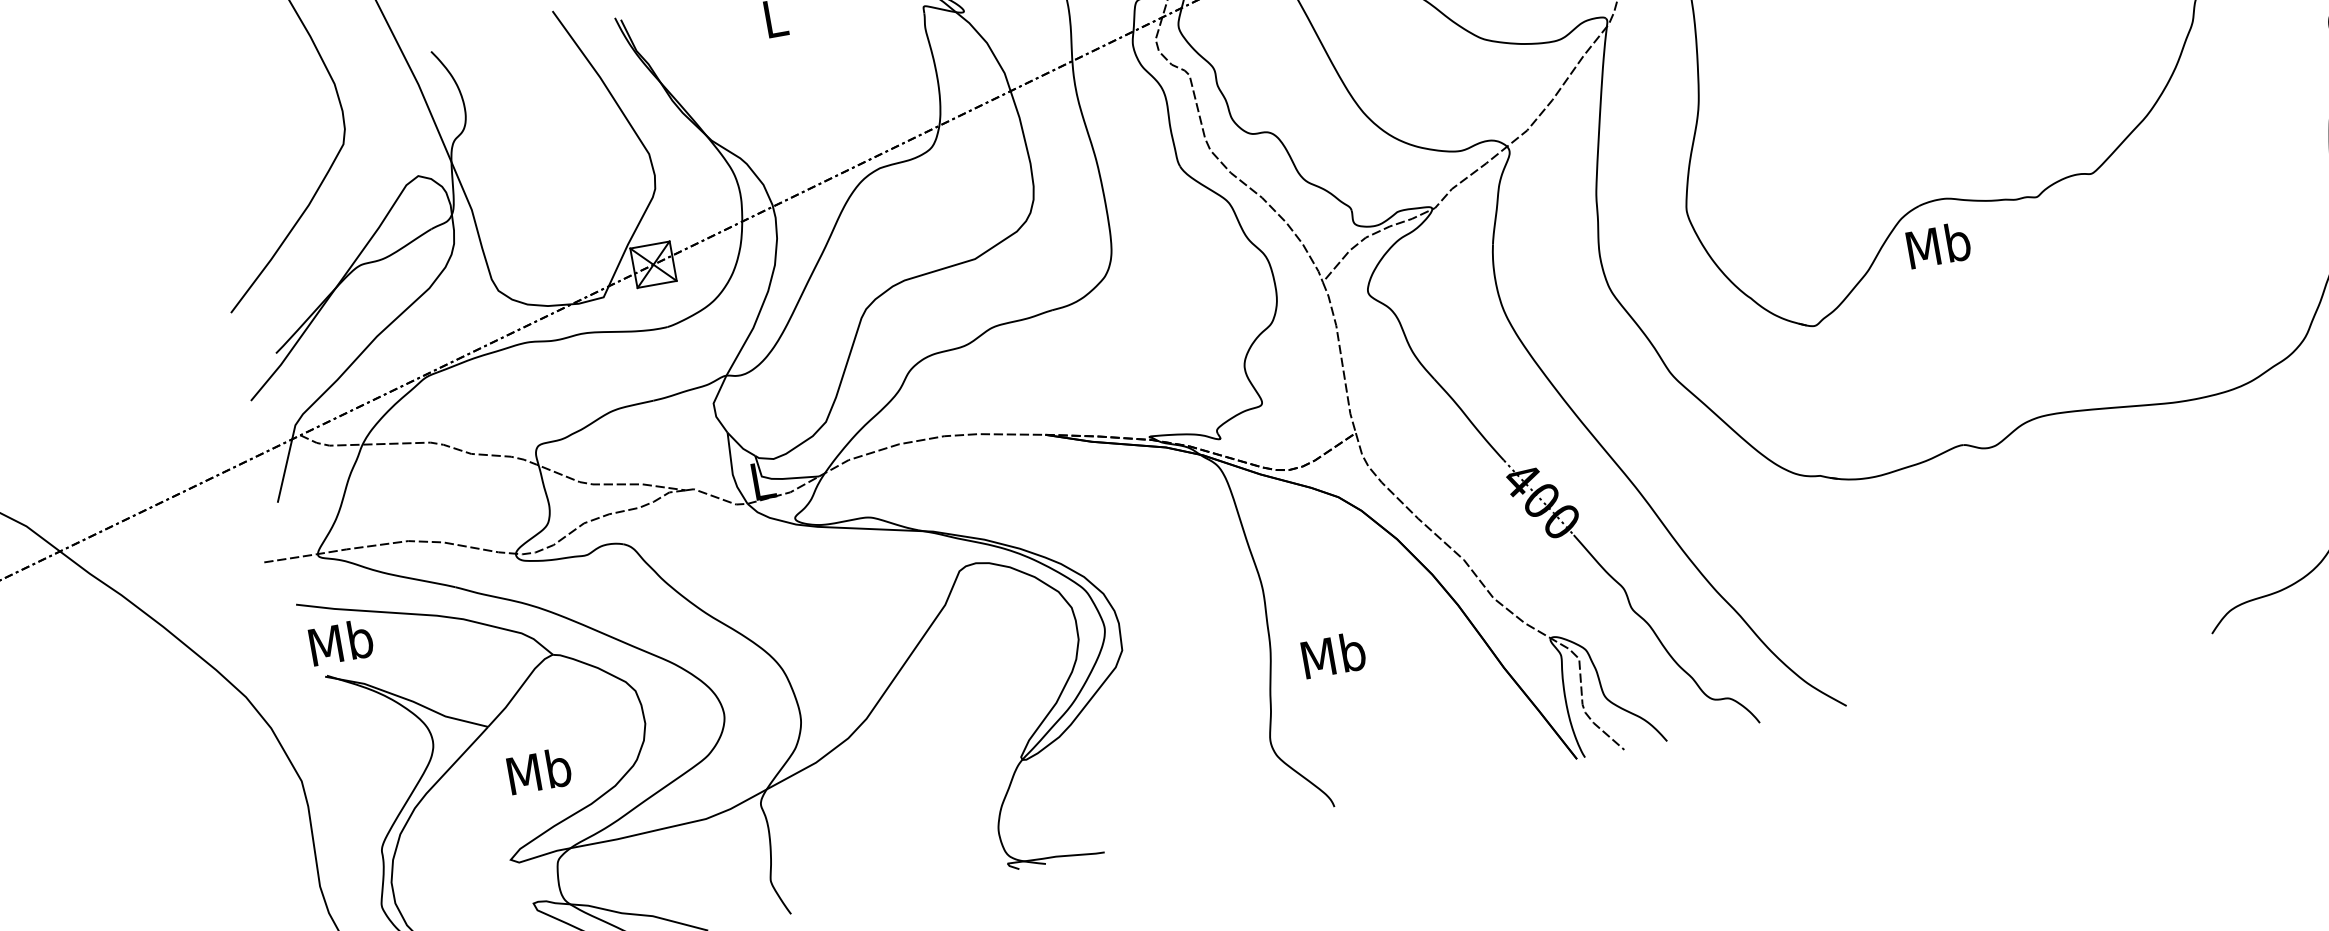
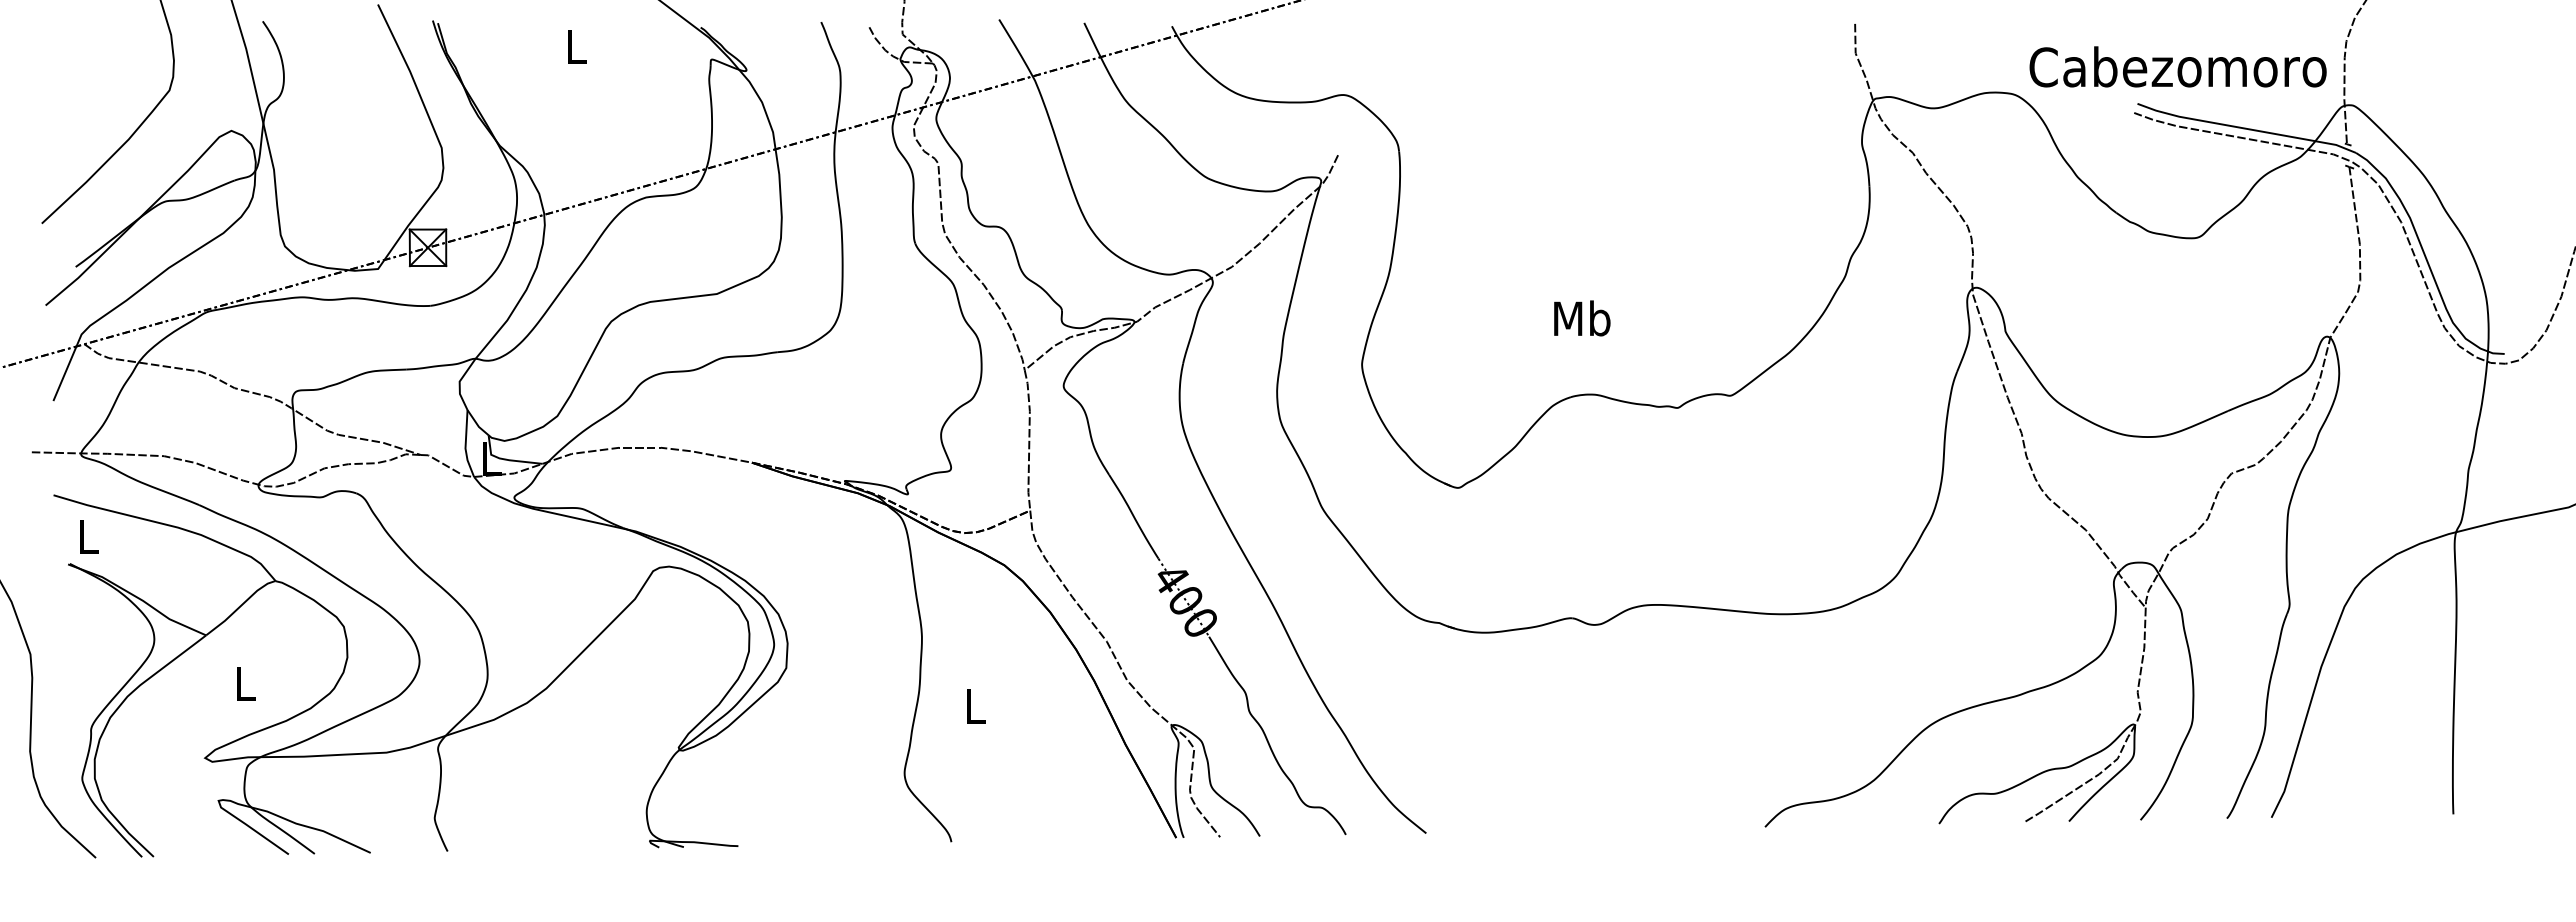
text: (1938, 245) -> (1582, 318), moved
text: (341, 642) -> (88, 536), Mb -> L
text: (1333, 655) -> (974, 706), Mb -> L
text: (538, 771) -> (244, 683), Mb -> L

